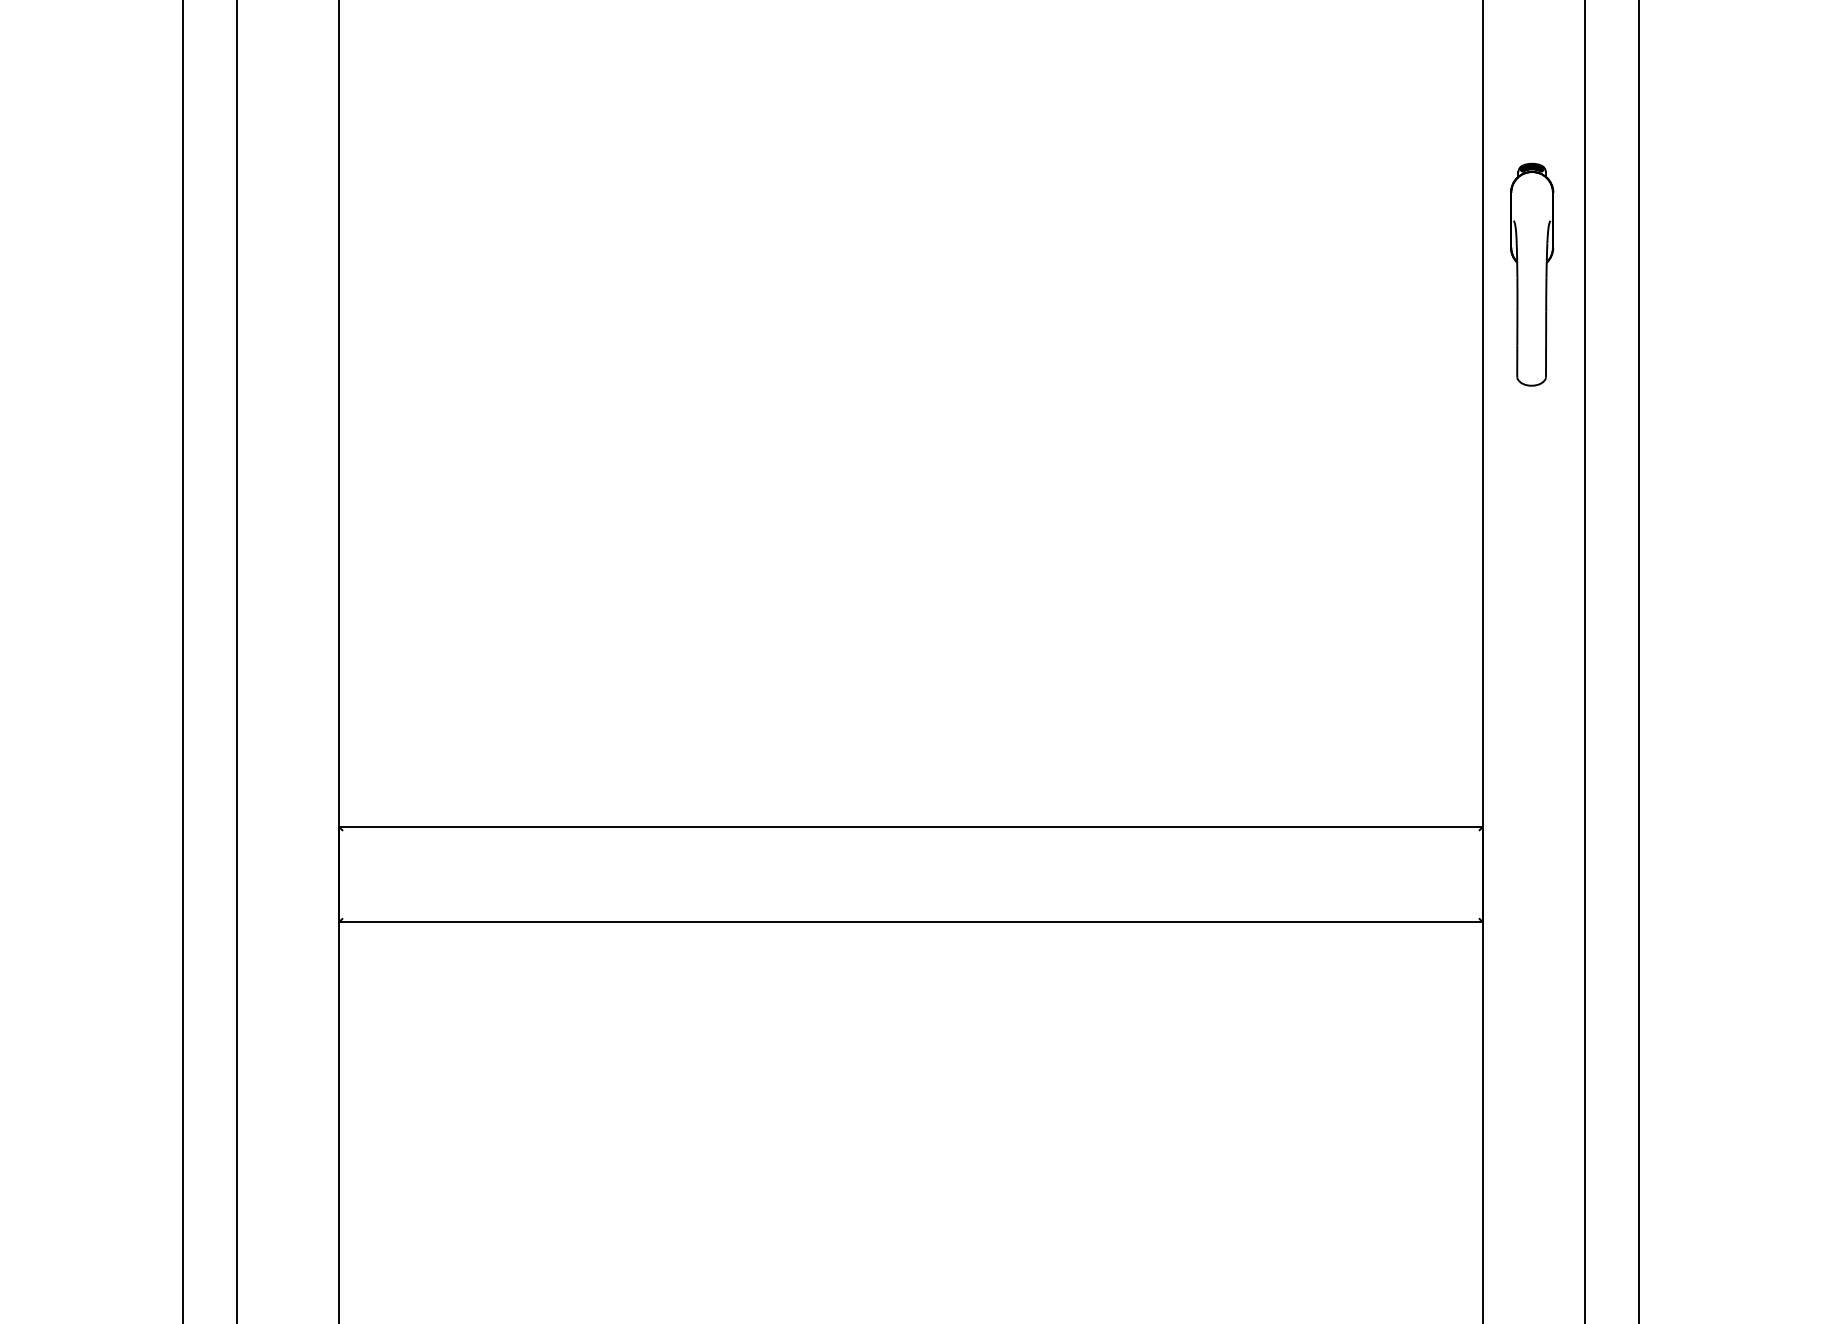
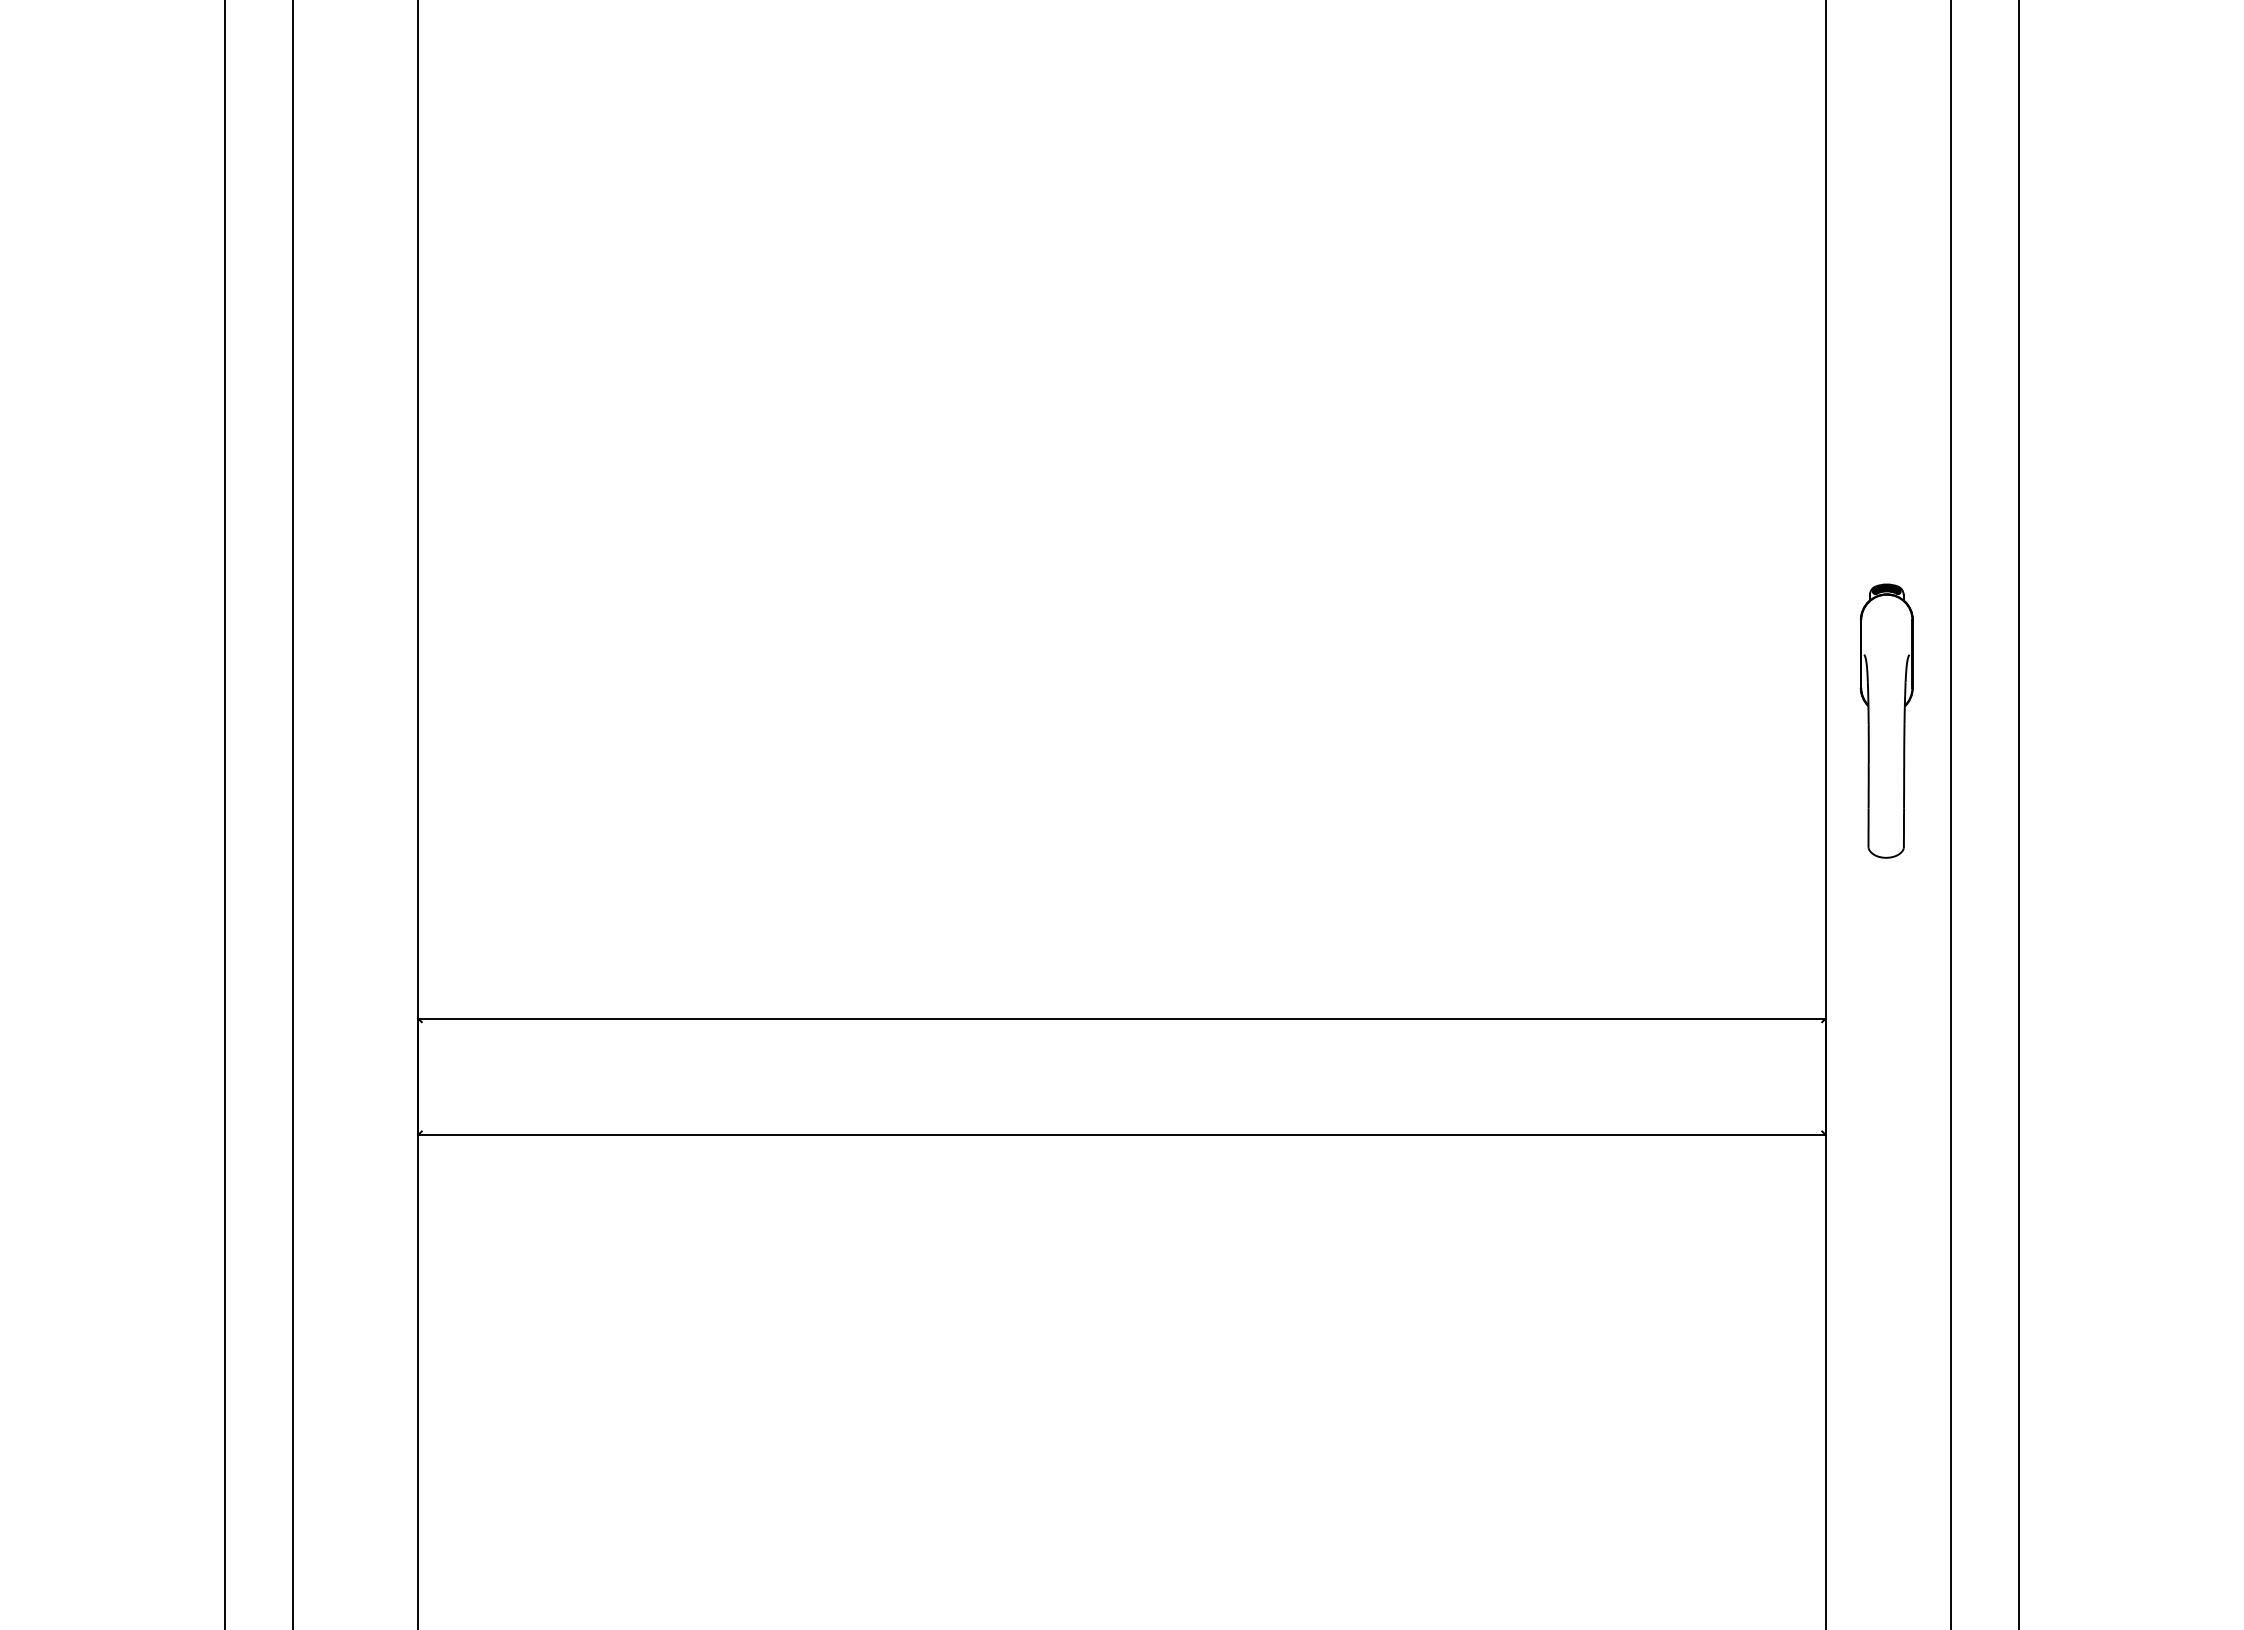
part: (1531, 274) -> (1886, 720), moved

